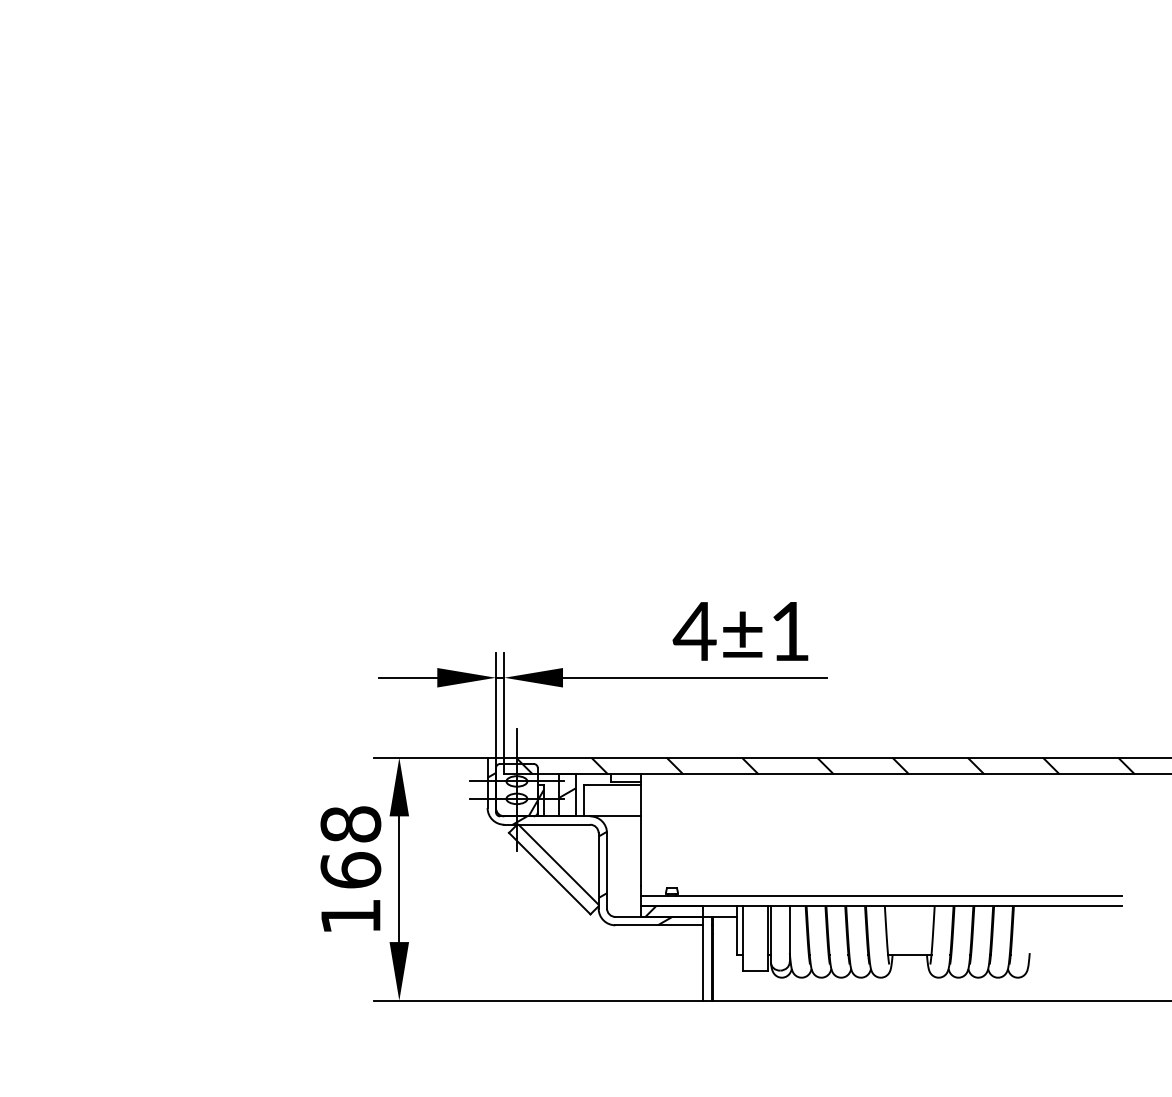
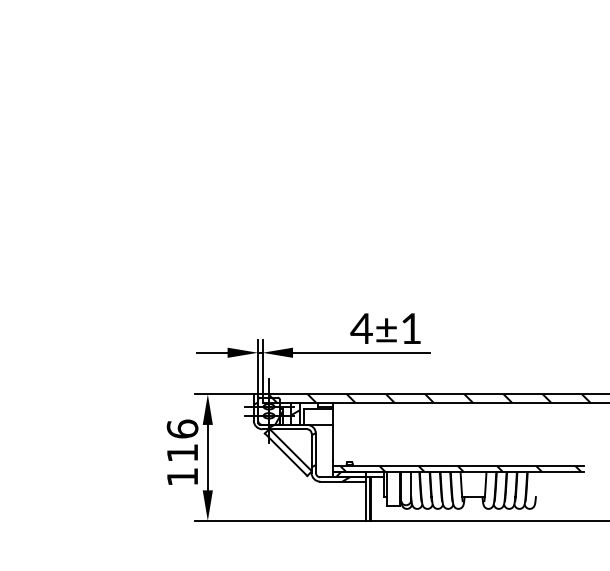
text: (350, 846) -> (182, 440), 168 -> 116
hatch: (884, 900) -> (460, 468), added

